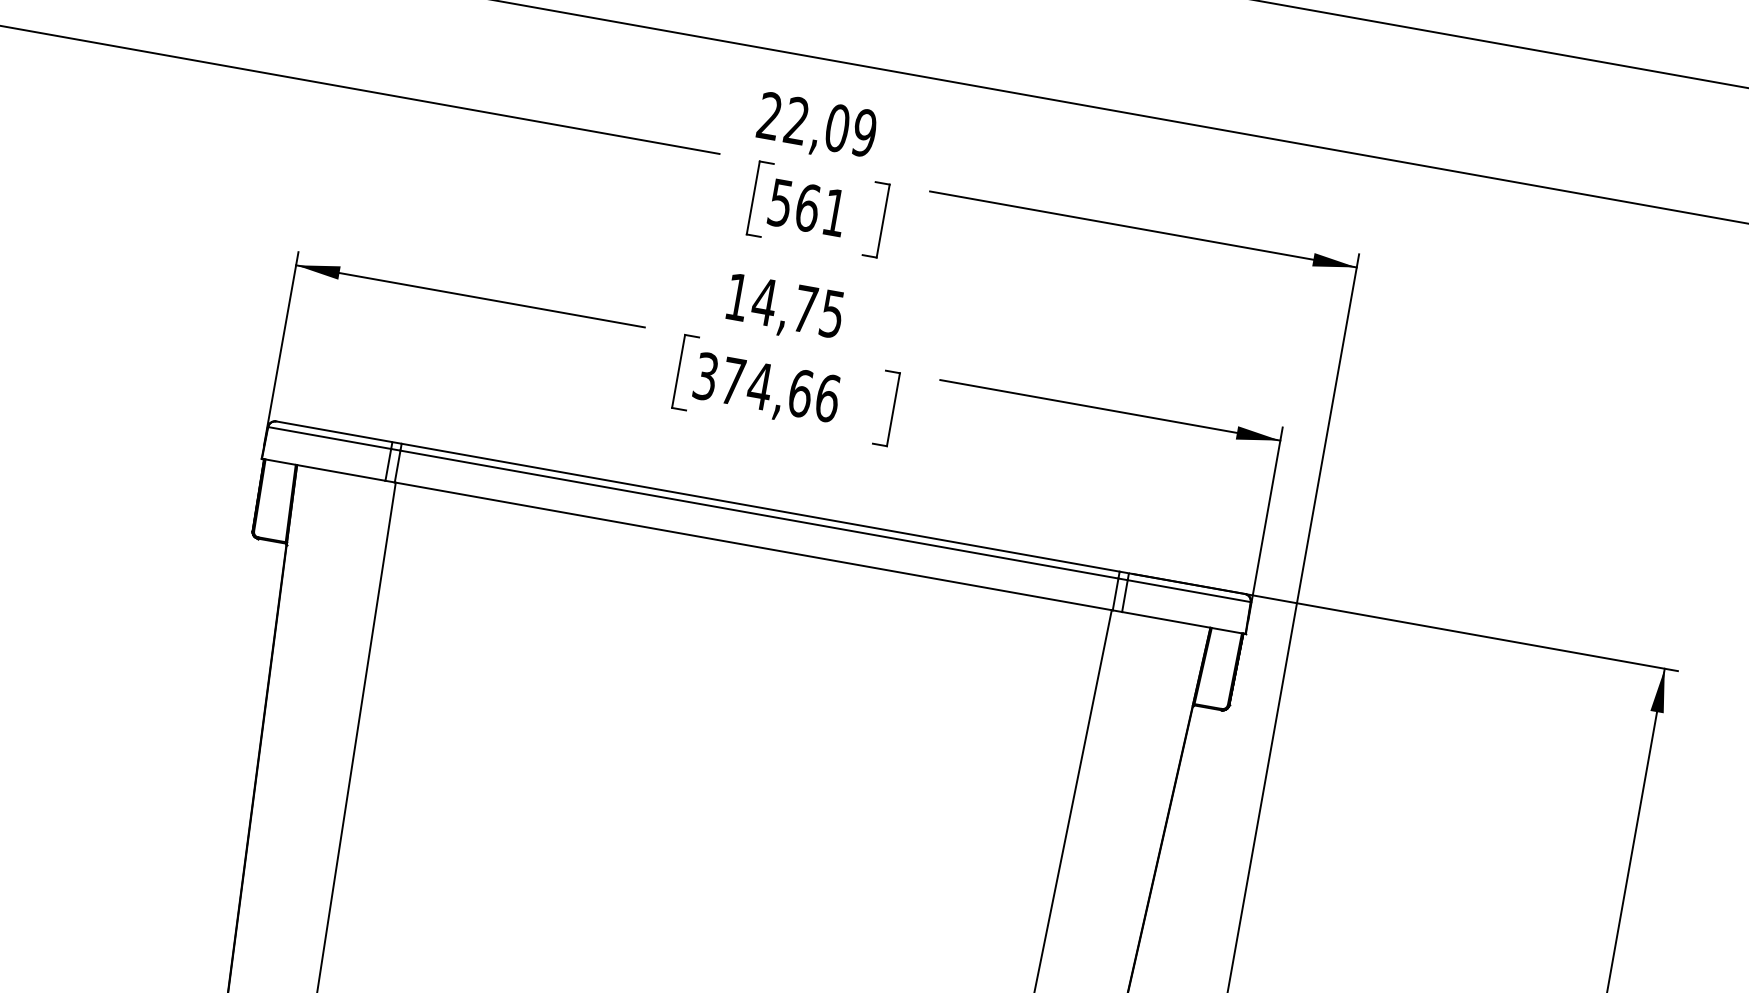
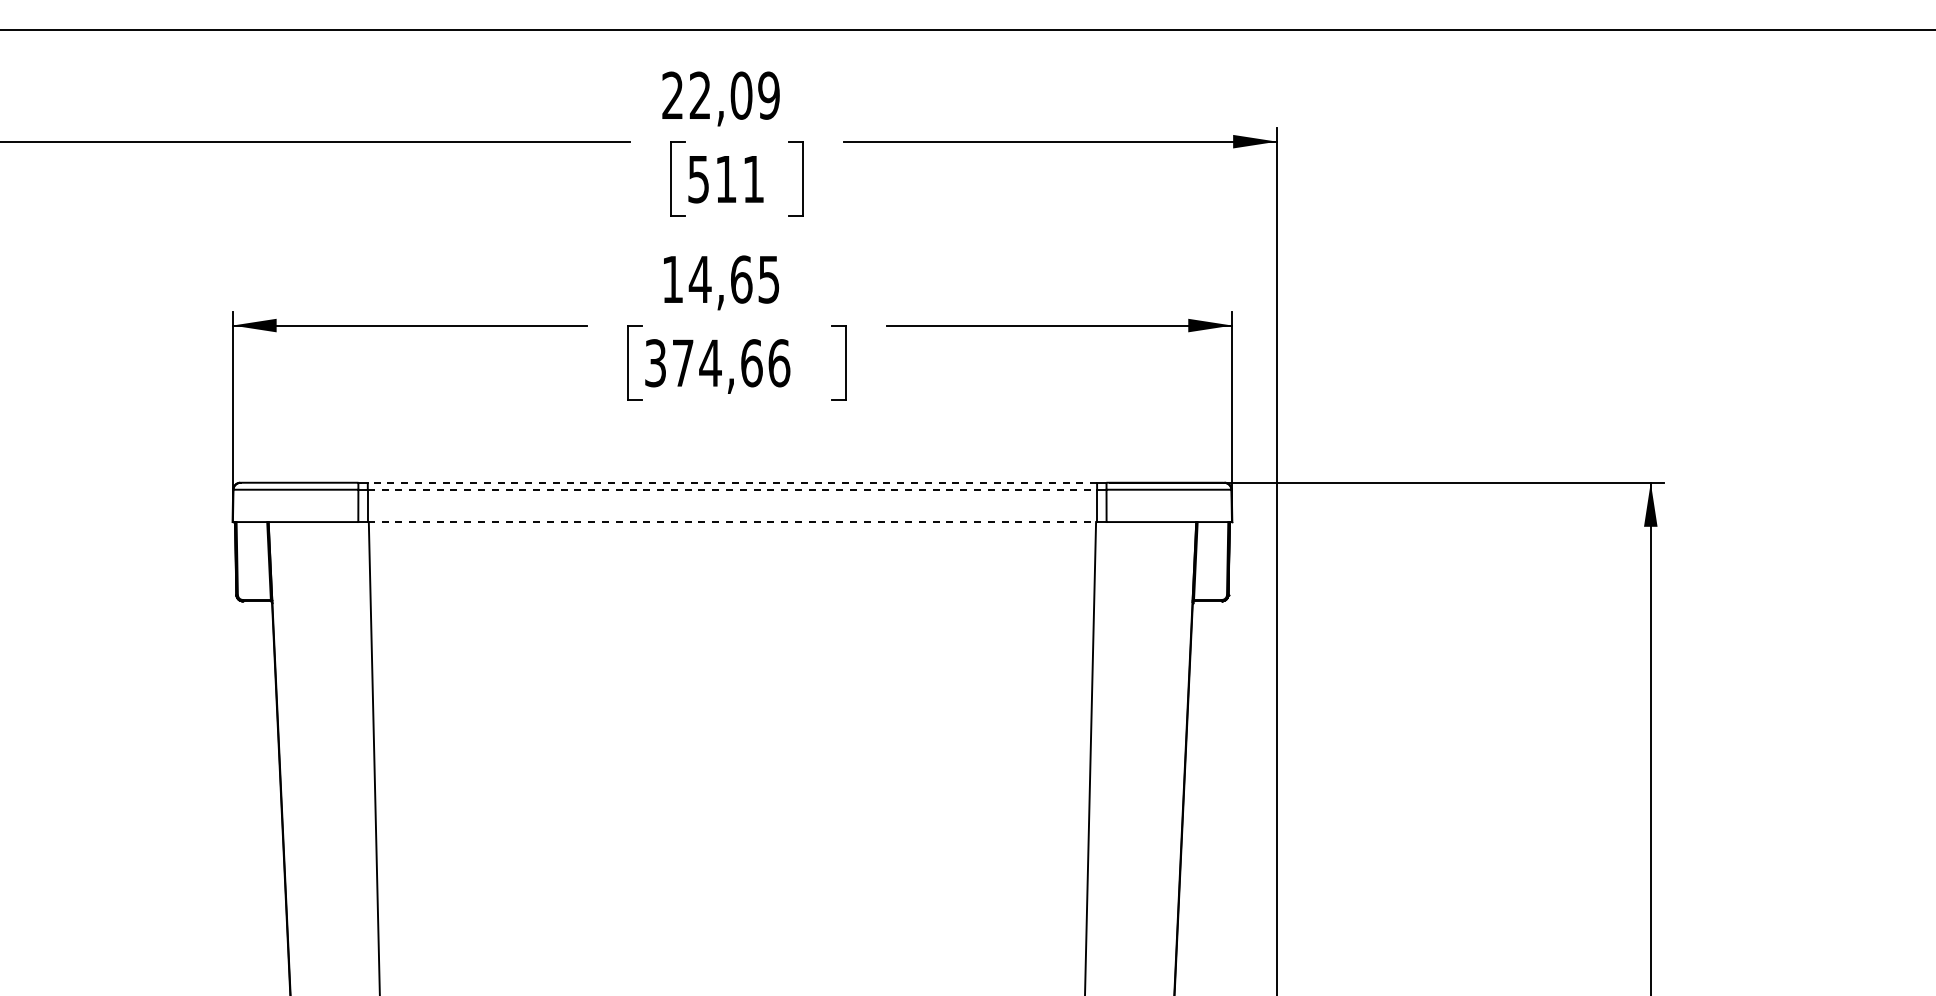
text: (808, 208) -> (726, 179), 561 -> 511
text: (805, 309) -> (741, 279), 14,75 -> 14,65
line: (760, 507) -> (732, 482), solid -> dashed
line: (759, 514) -> (732, 489), solid -> dashed
line: (753, 546) -> (732, 522), solid -> dashed

